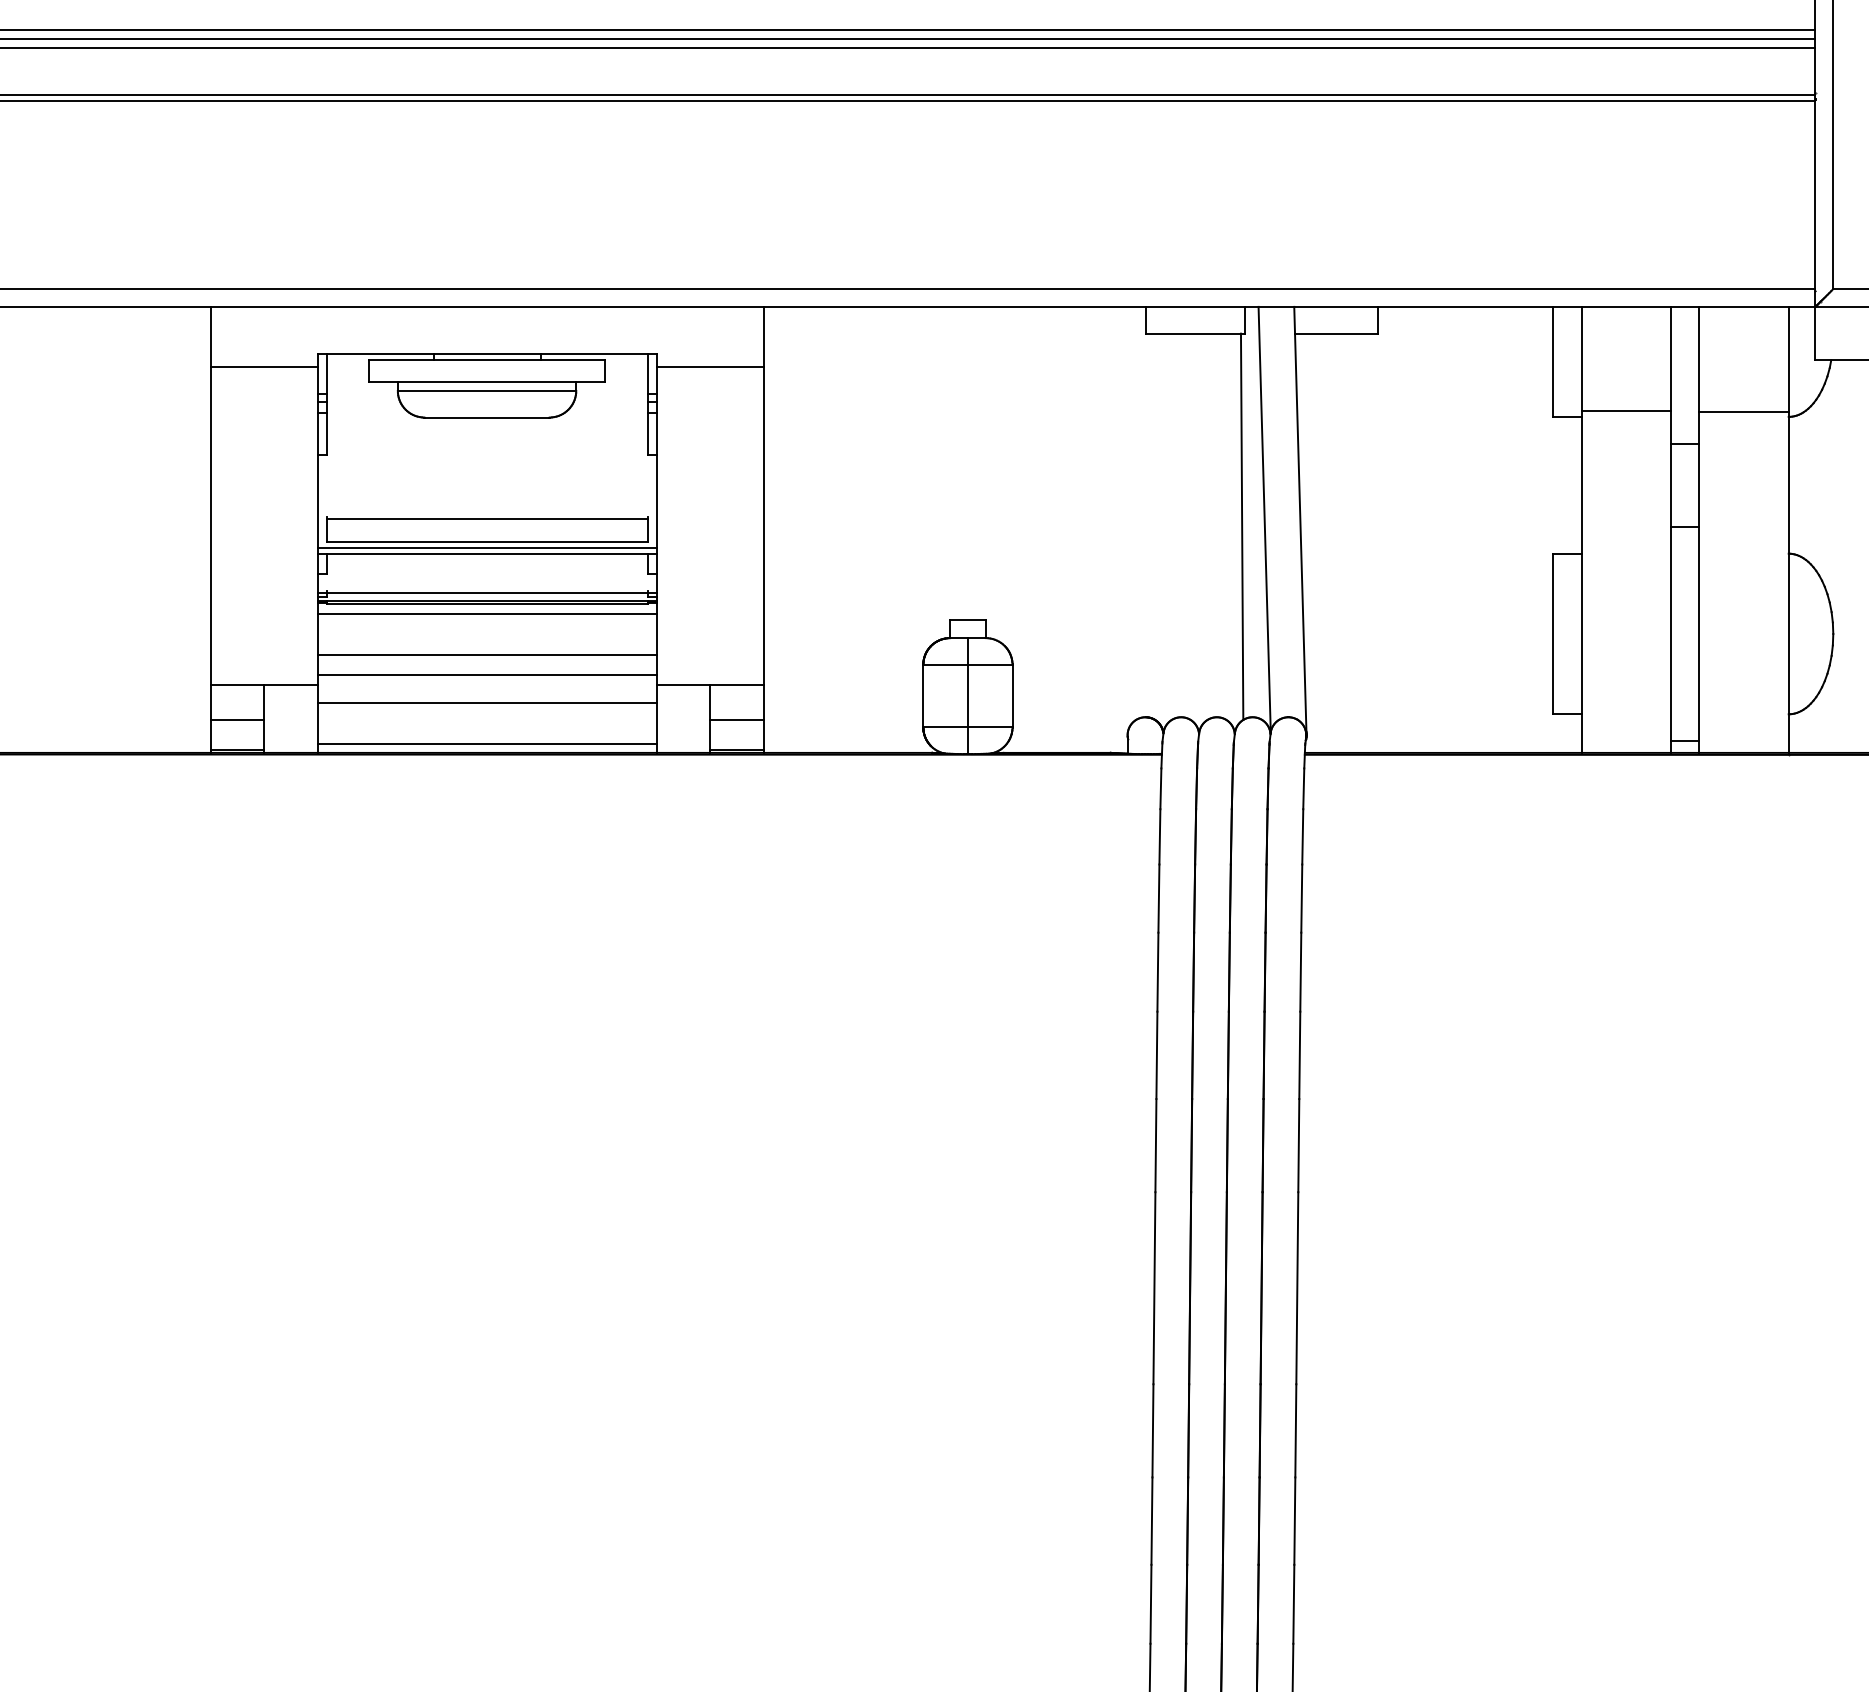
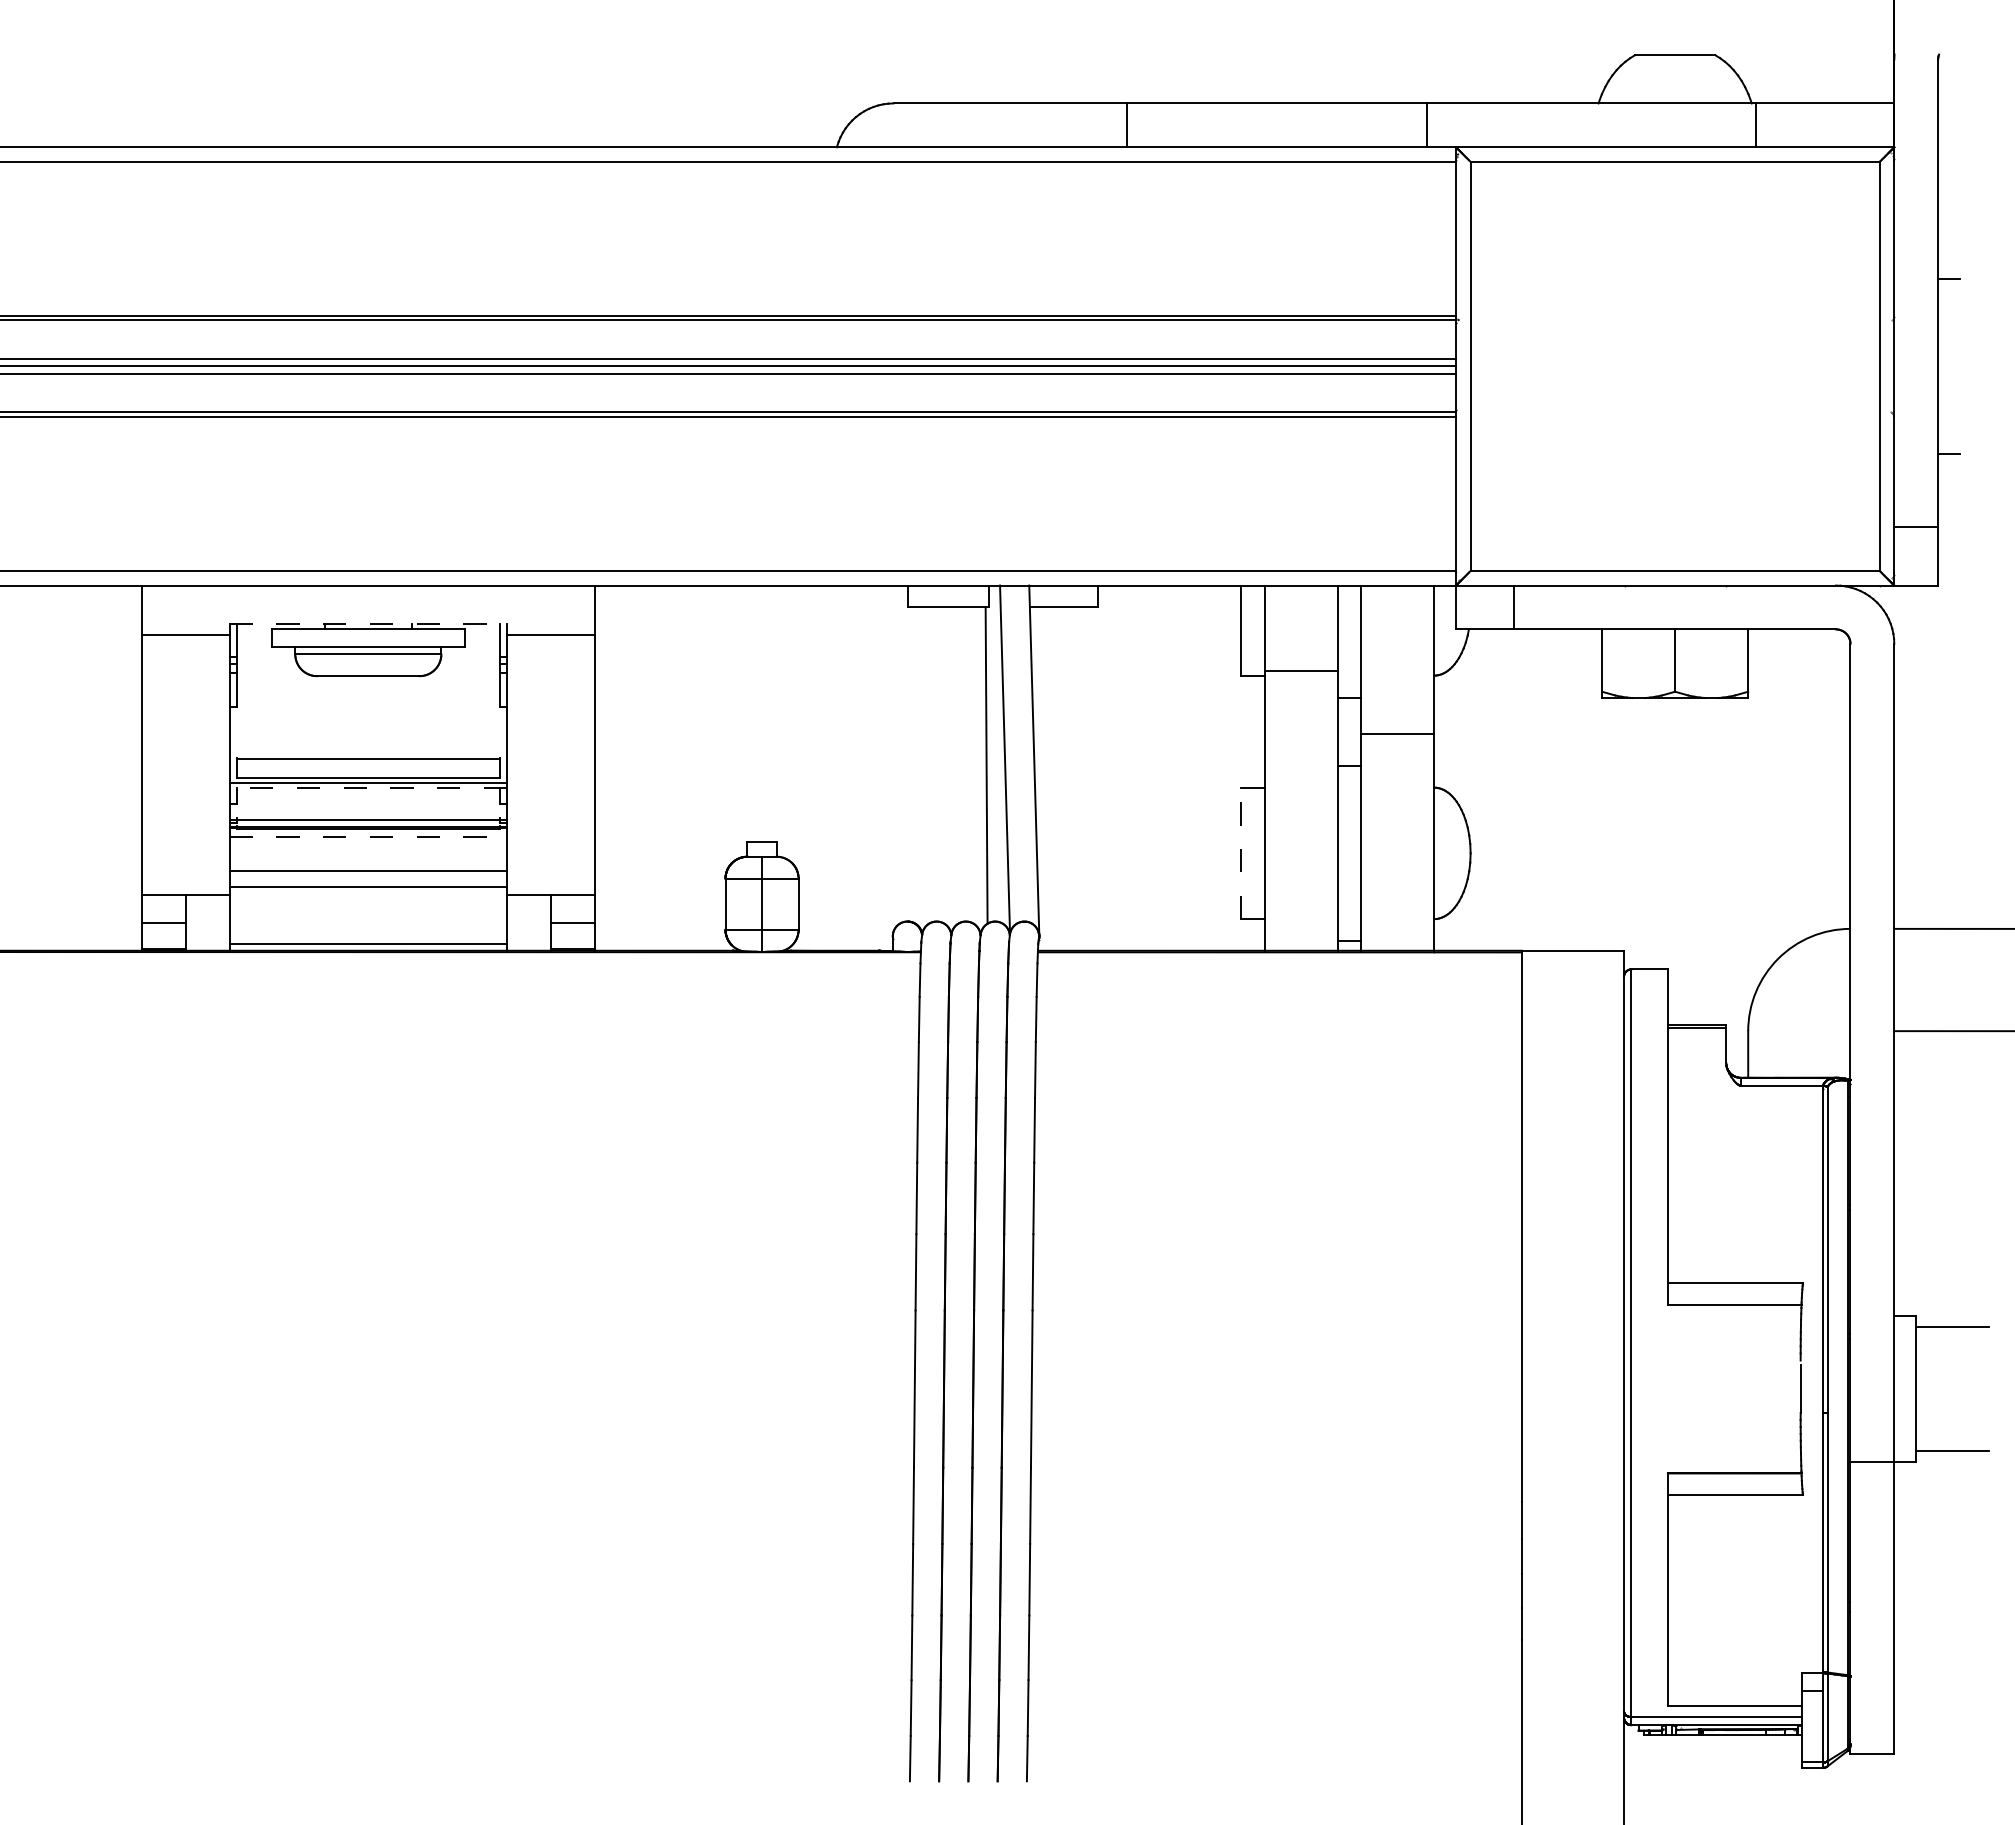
line: (487, 353) -> (368, 623), solid -> dashed
line: (1743, 411) -> (1397, 734), moved
line: (487, 554) -> (368, 788), solid -> dashed
line: (487, 613) -> (368, 836), solid -> dashed
line: (1553, 634) -> (1241, 853), solid -> dashed
line: (487, 702) -> (368, 909), removed

